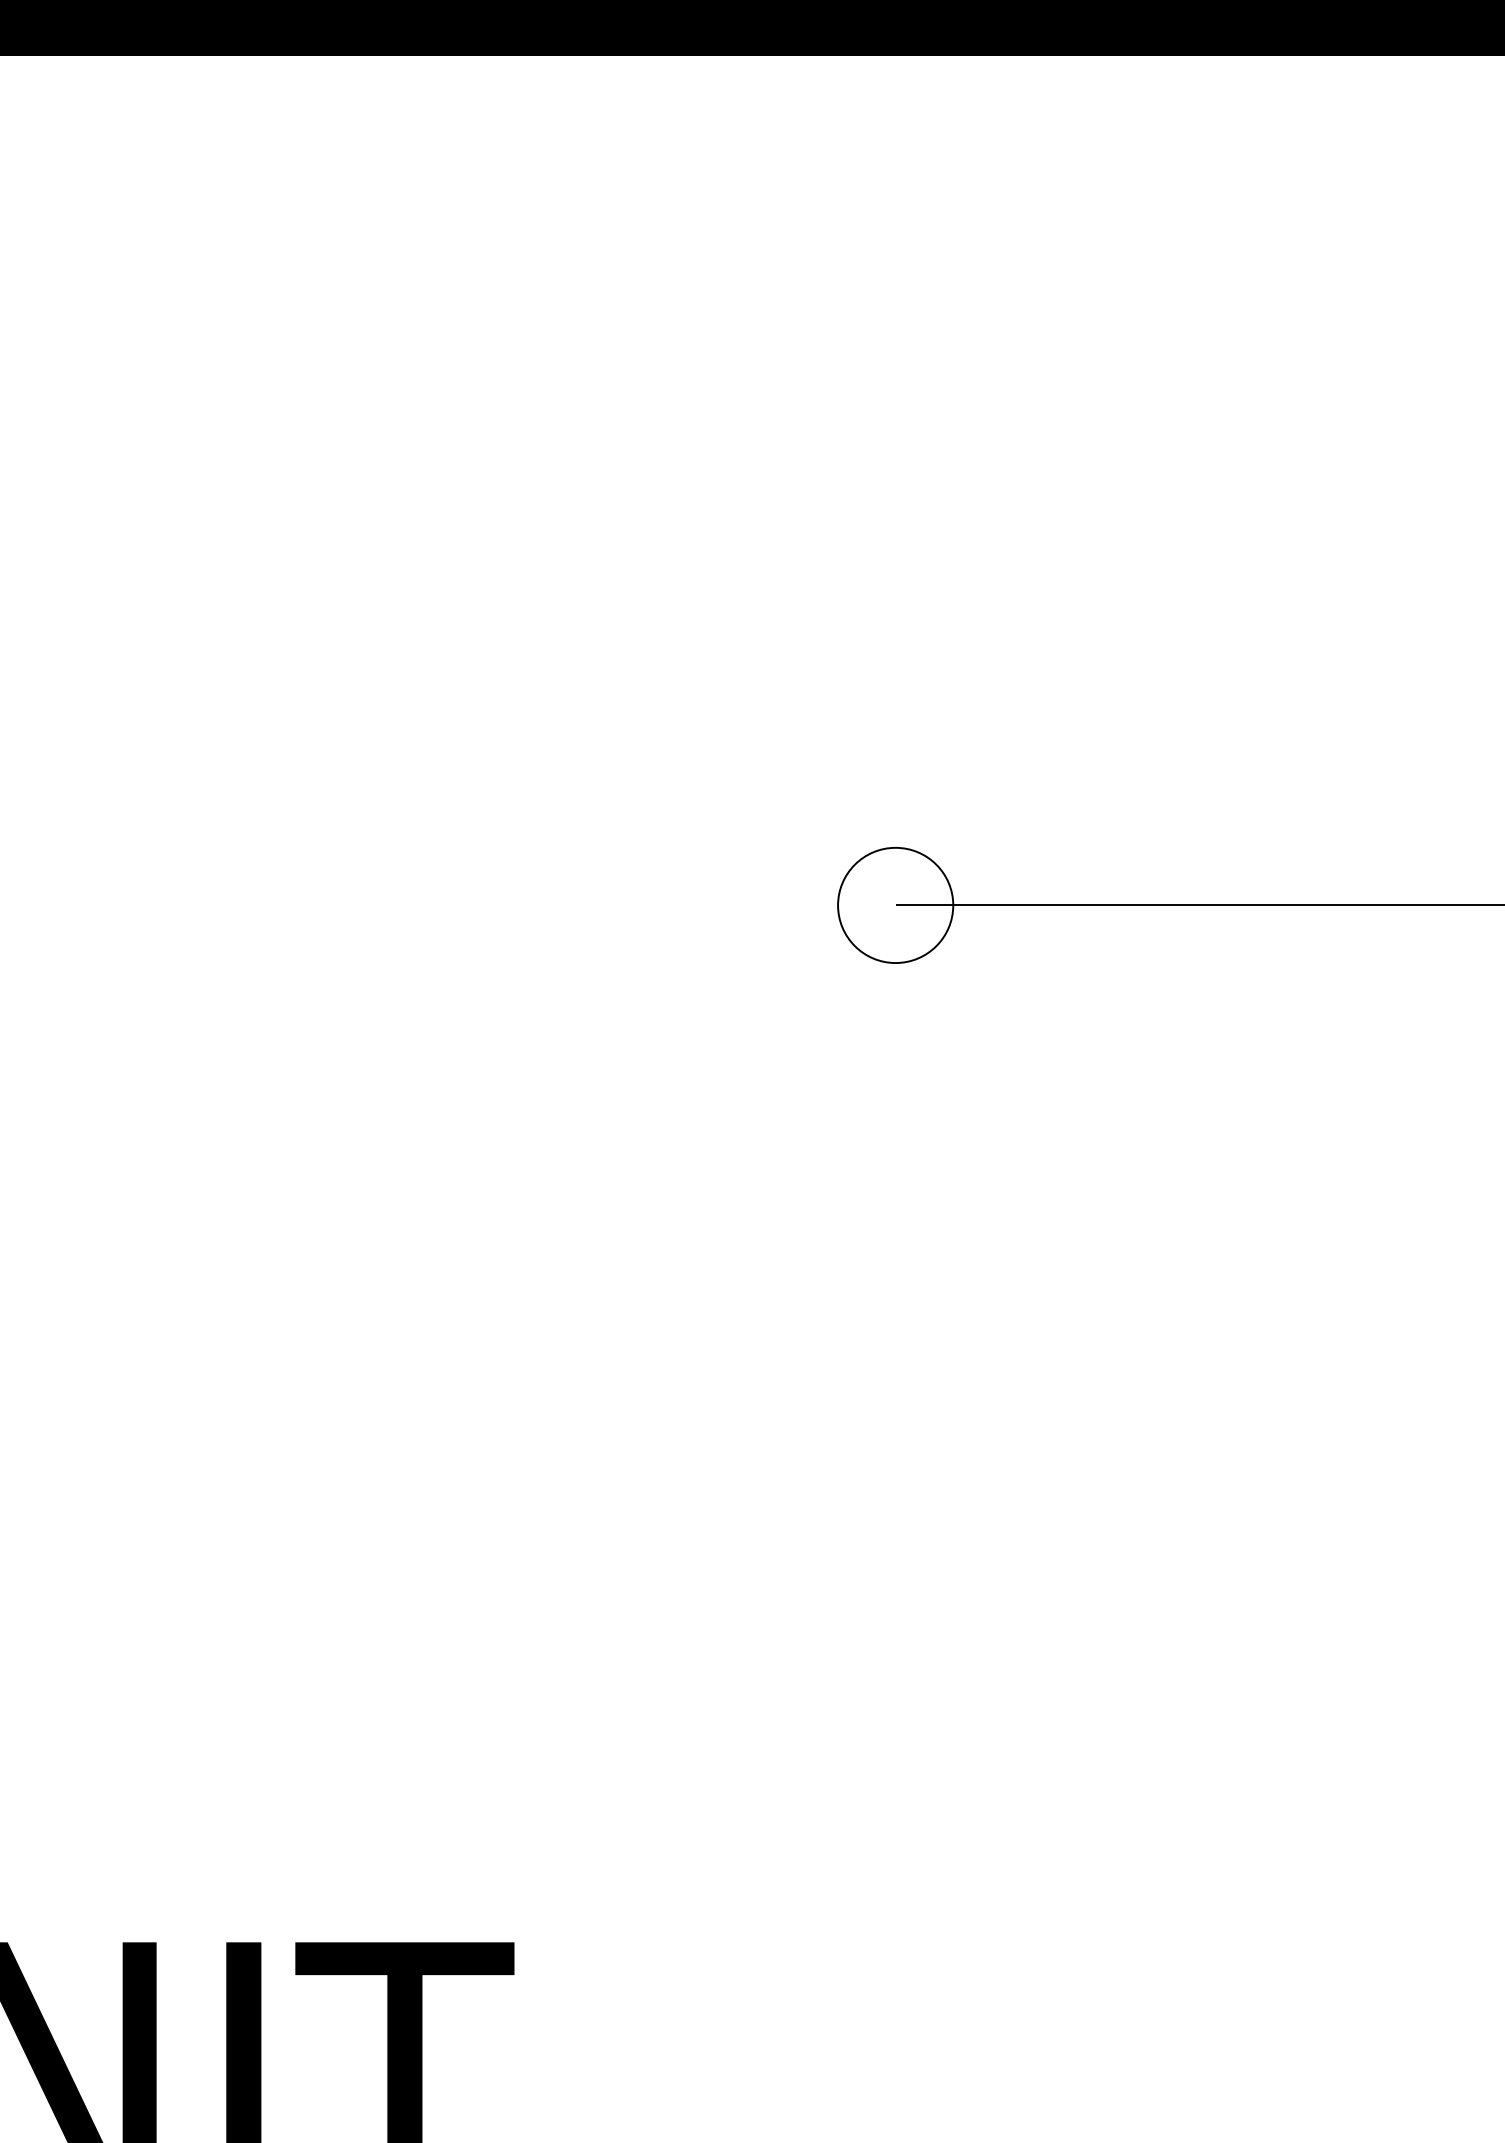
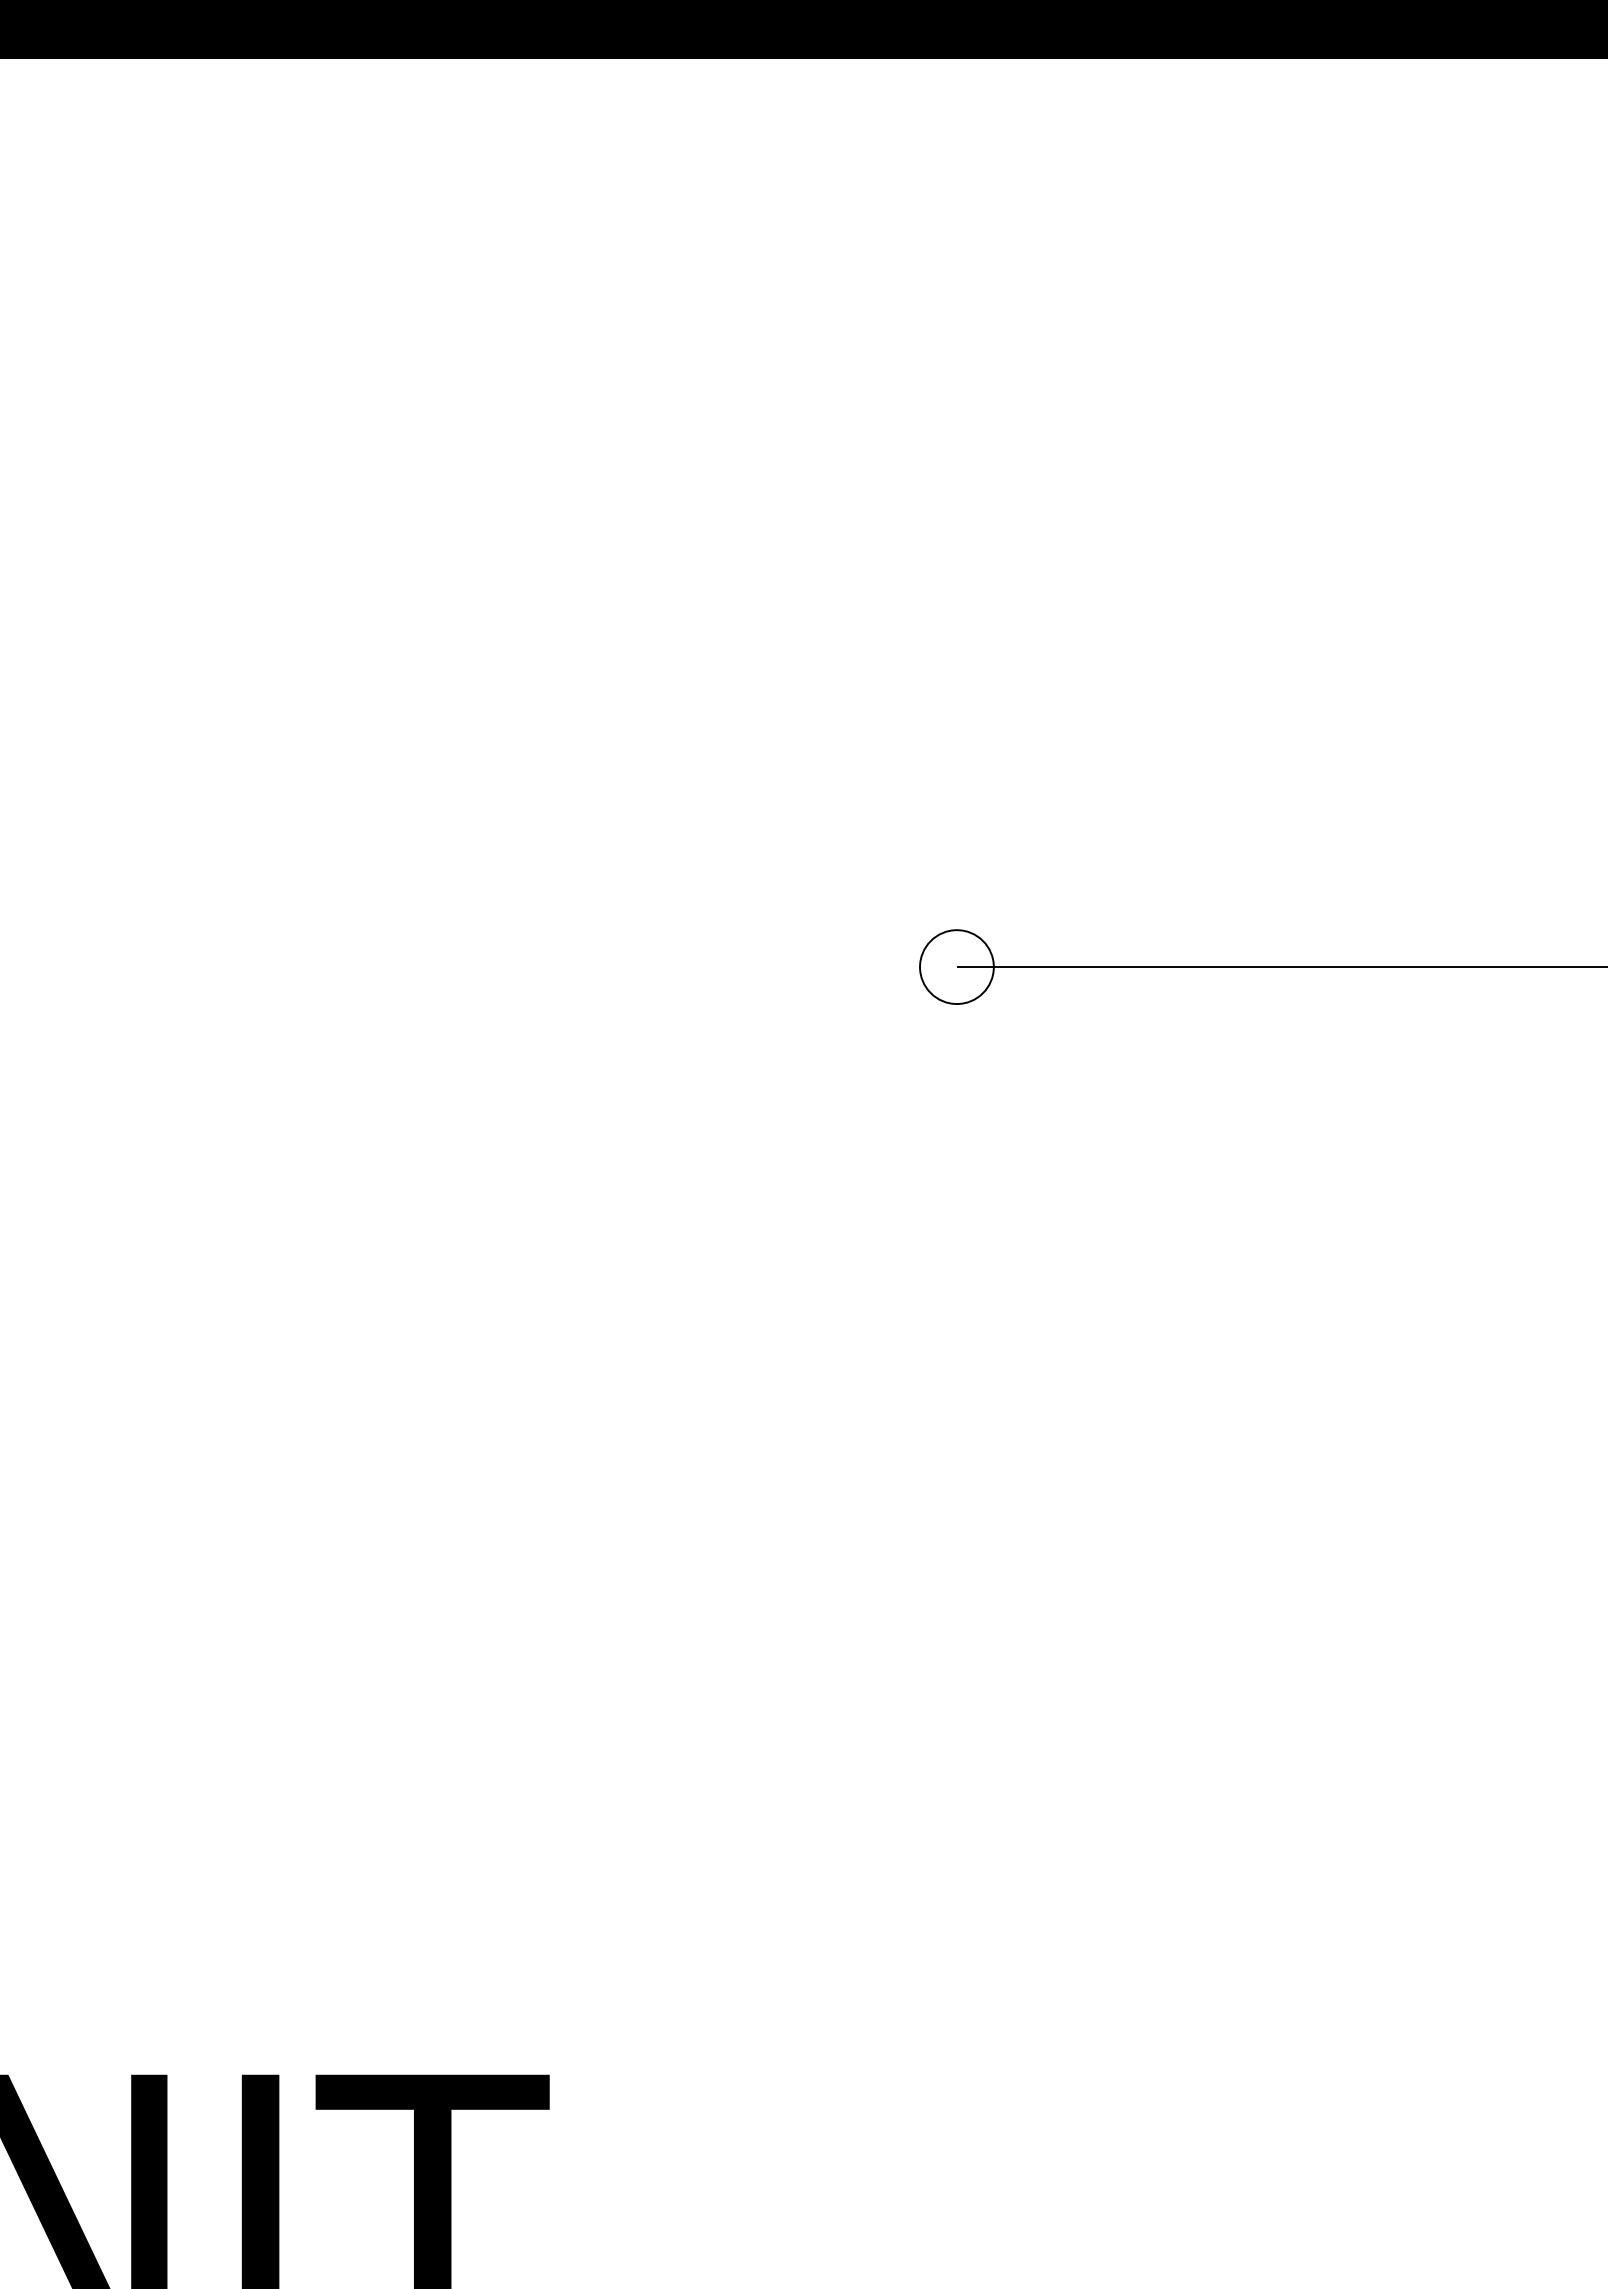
circle: (895, 904) -> (956, 966), size x0.6

